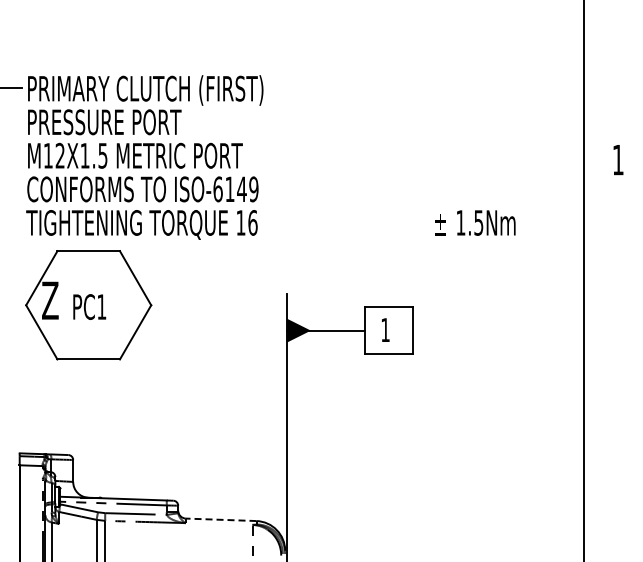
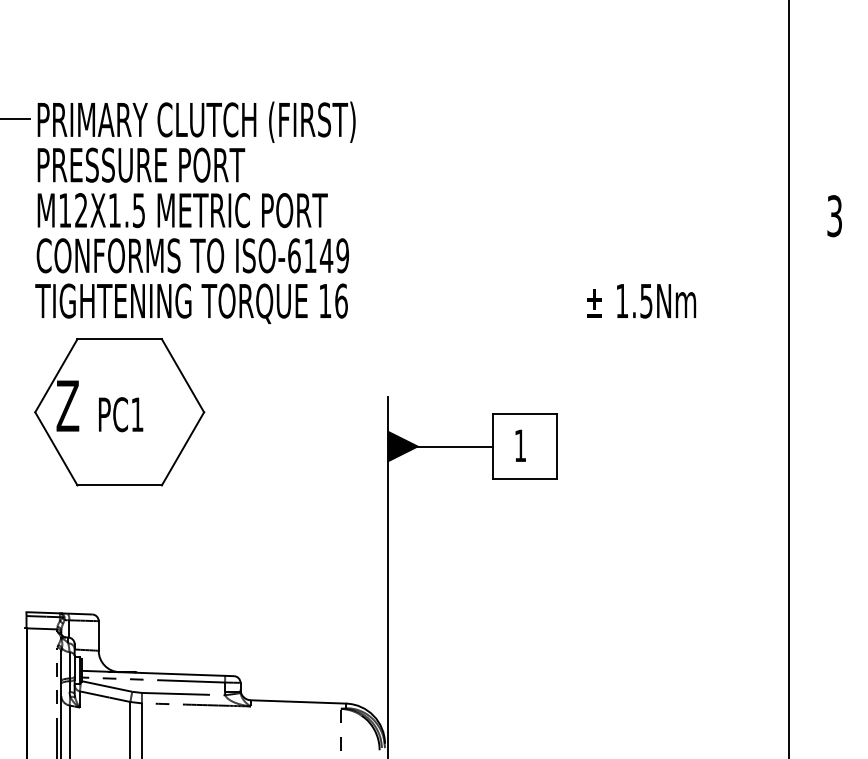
text: (617, 159) -> (833, 215), 1 -> 3
line: (220, 519) -> (297, 701), dashed -> solid

